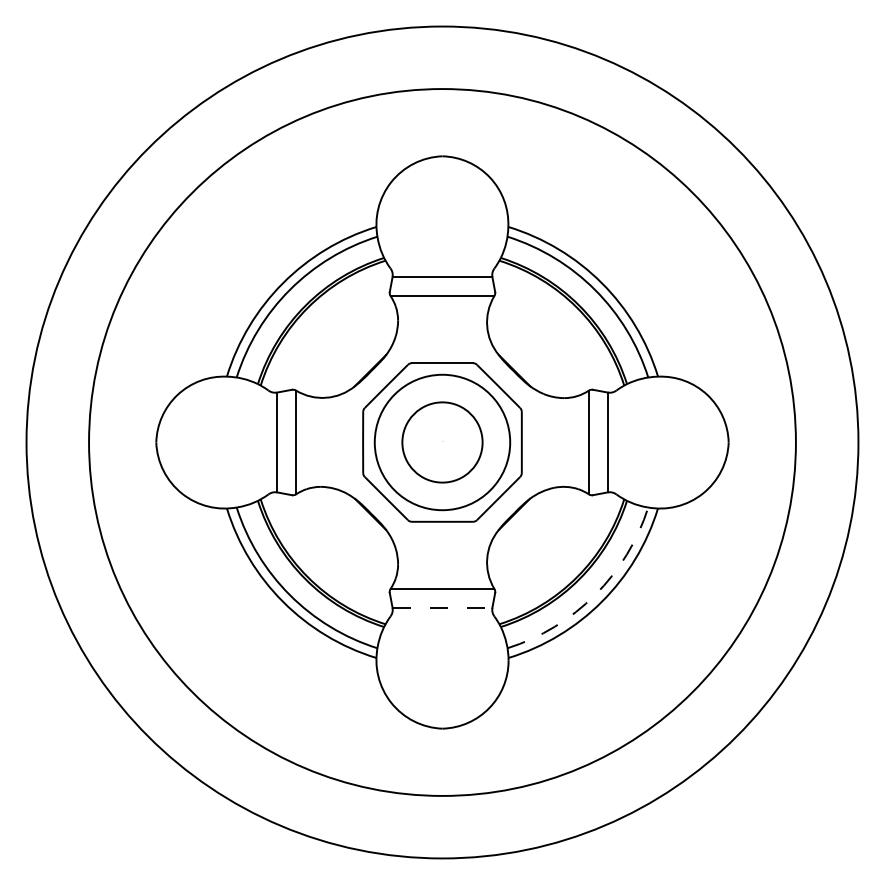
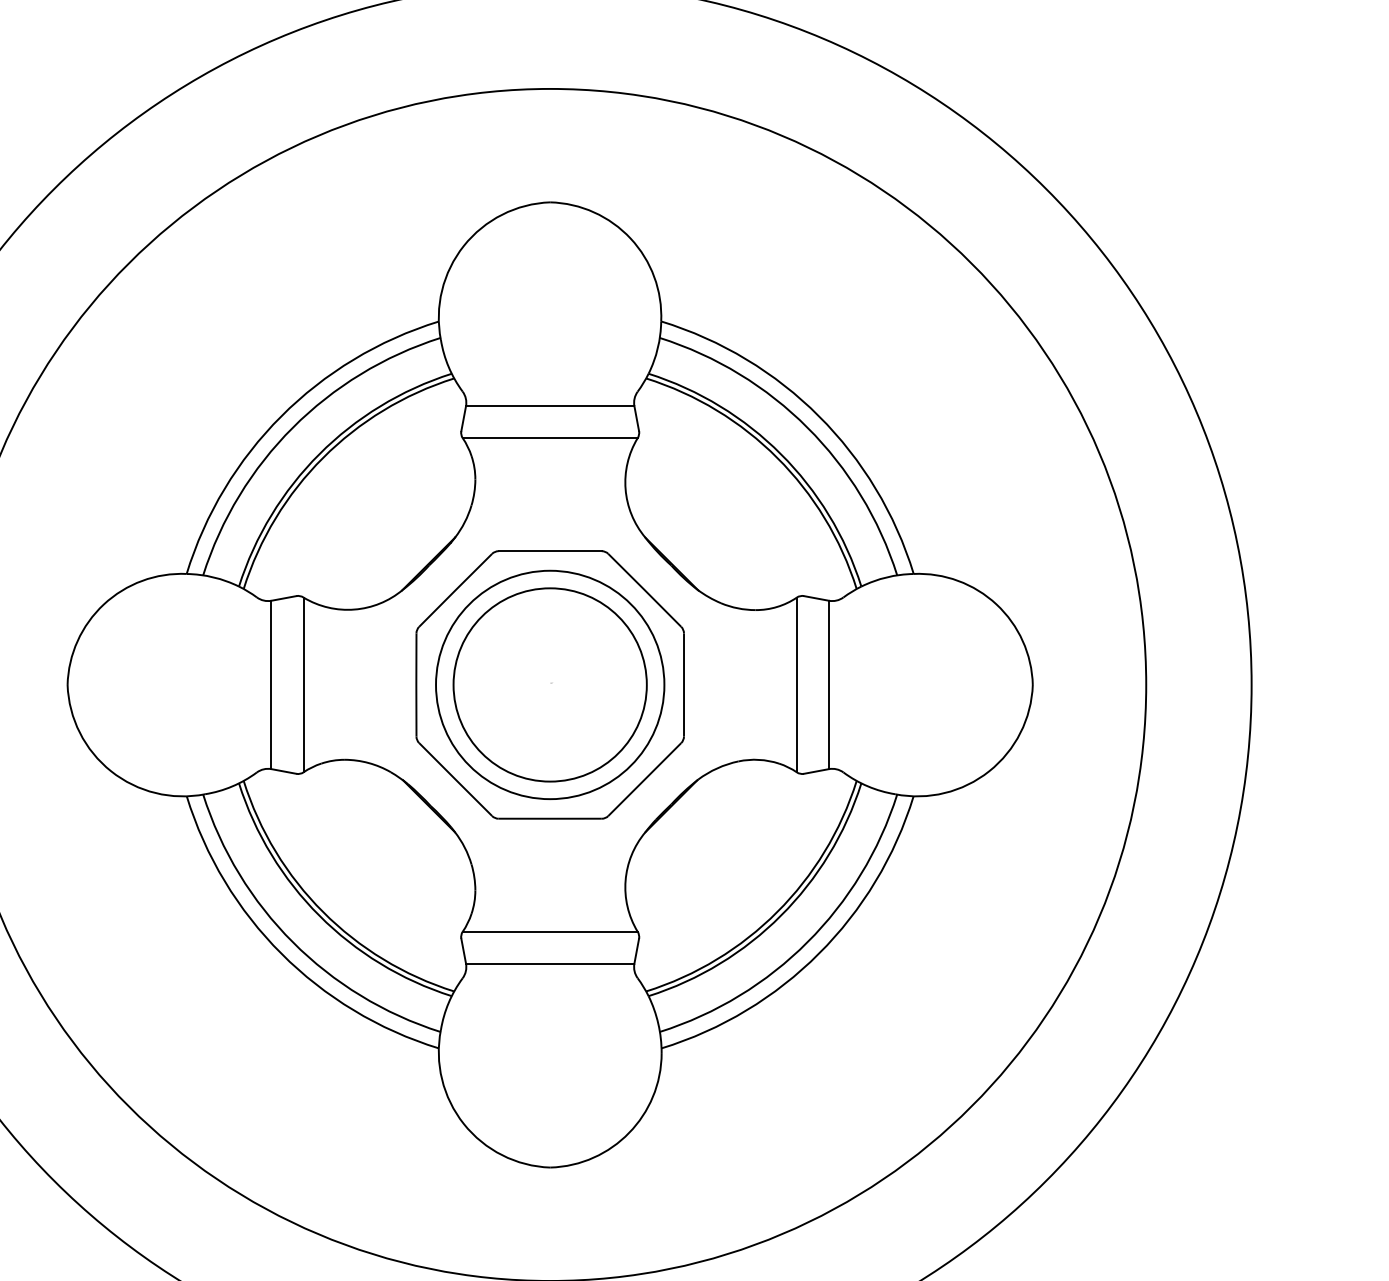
circle: (442, 442) -> (550, 684), size x1.43
arc: (595, 595) -> (808, 942), dashed -> solid
line: (442, 607) -> (550, 963), dashed -> solid

